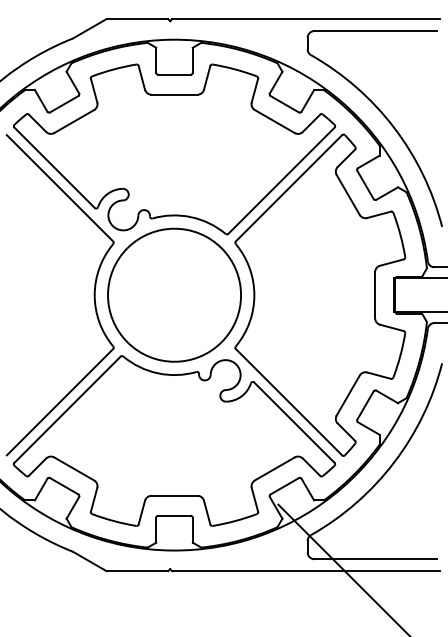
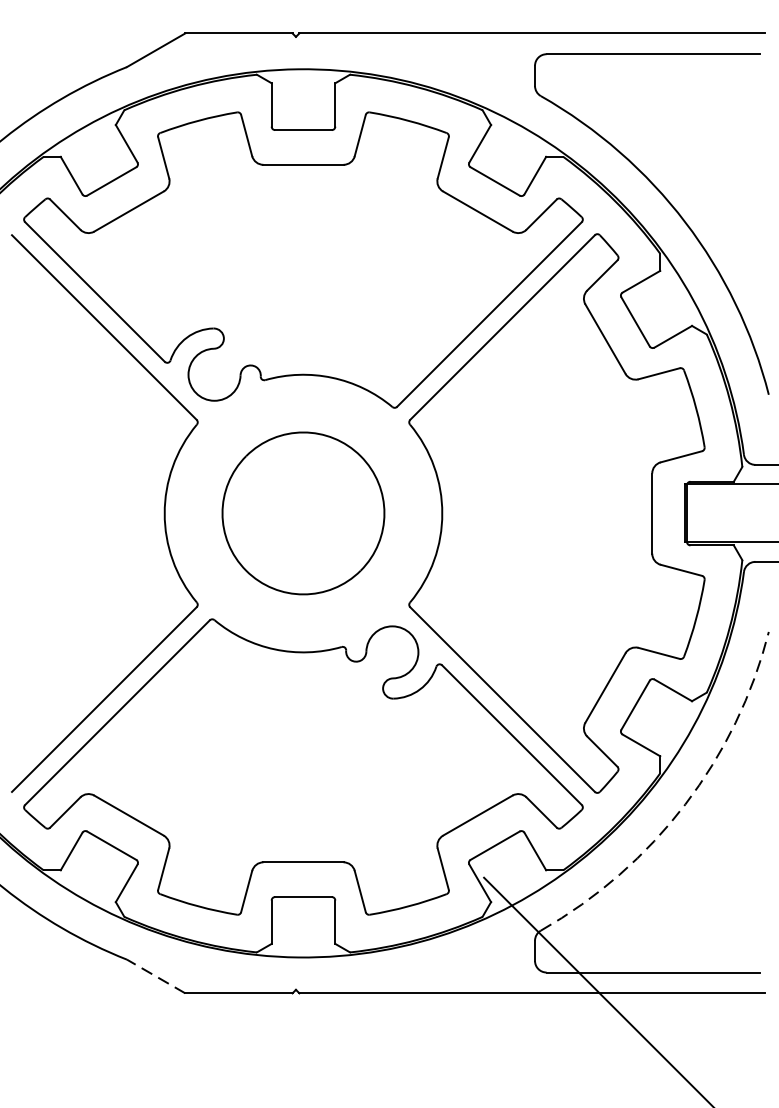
part: (174, 294) -> (303, 512), size x0.7
arc: (394, 462) -> (685, 804), solid -> dashed
line: (89, 561) -> (155, 976), solid -> dashed

